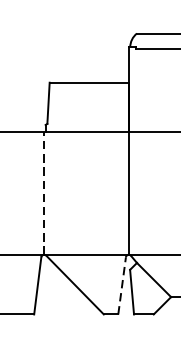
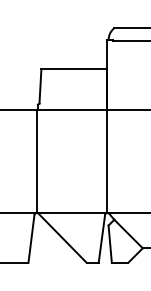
line: (43, 193) -> (36, 161), dashed -> solid
line: (121, 285) -> (101, 238), dashed -> solid

